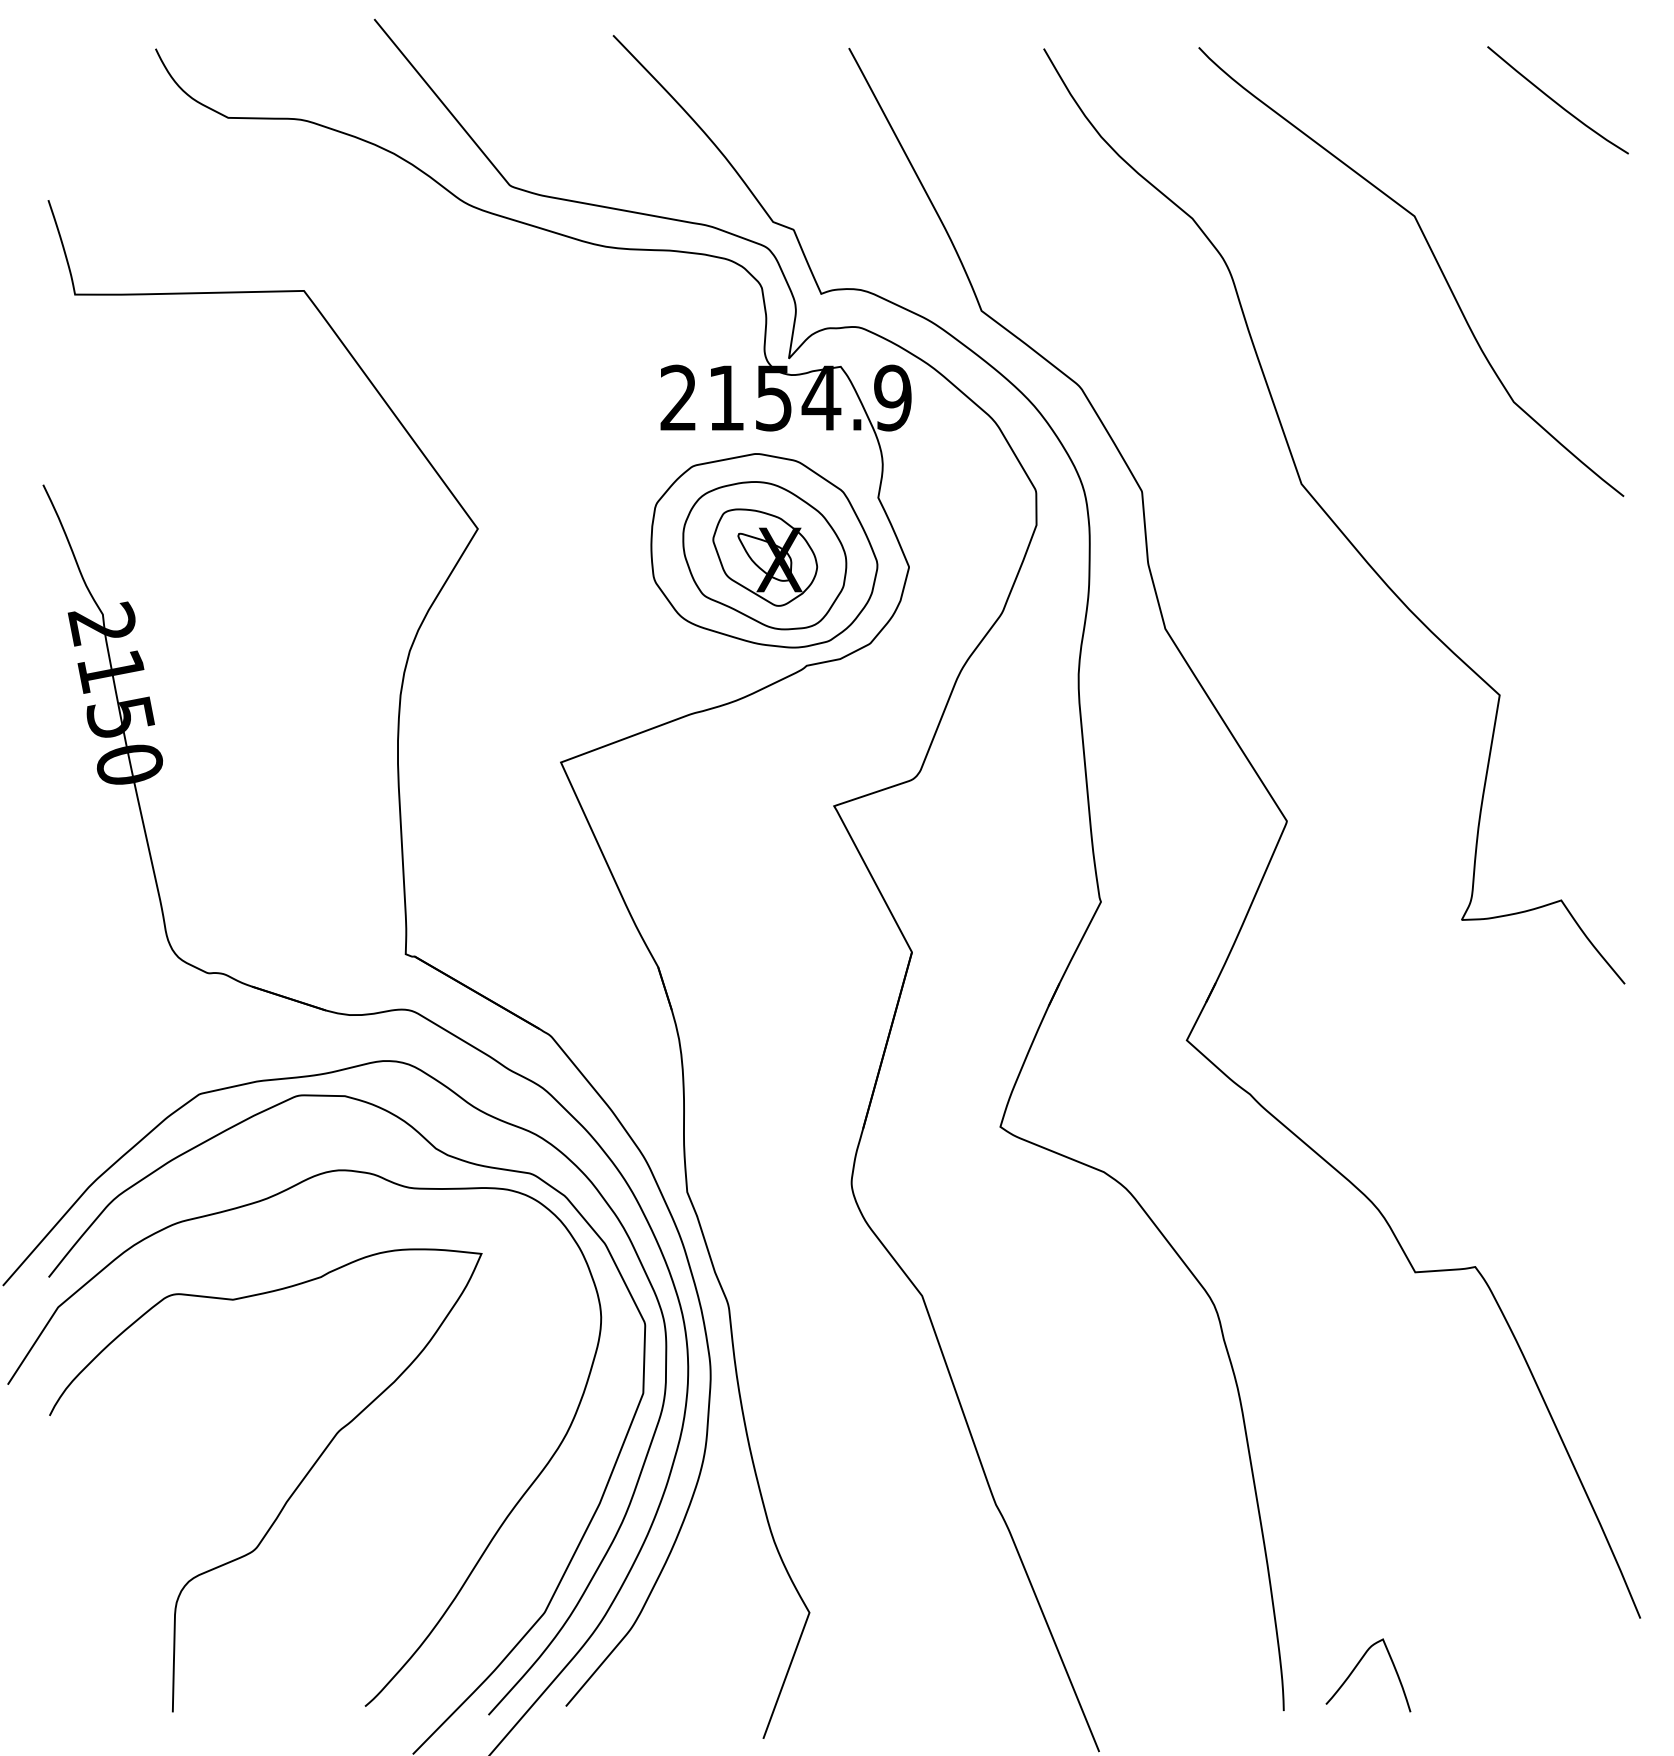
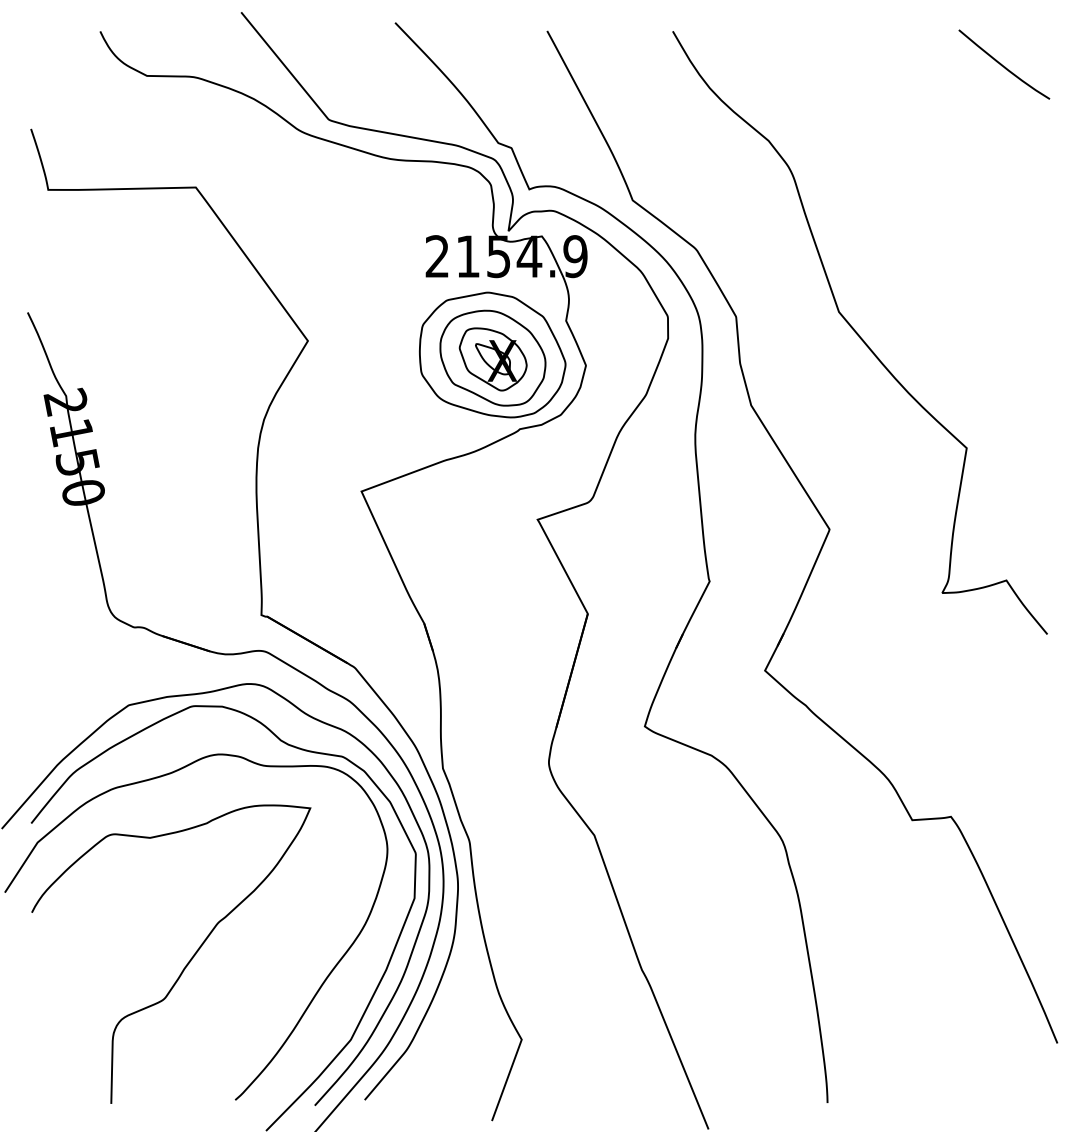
curve: (1434, 259) -> (924, 167), removed
curve: (1358, 1666) -> (875, 1074), removed

